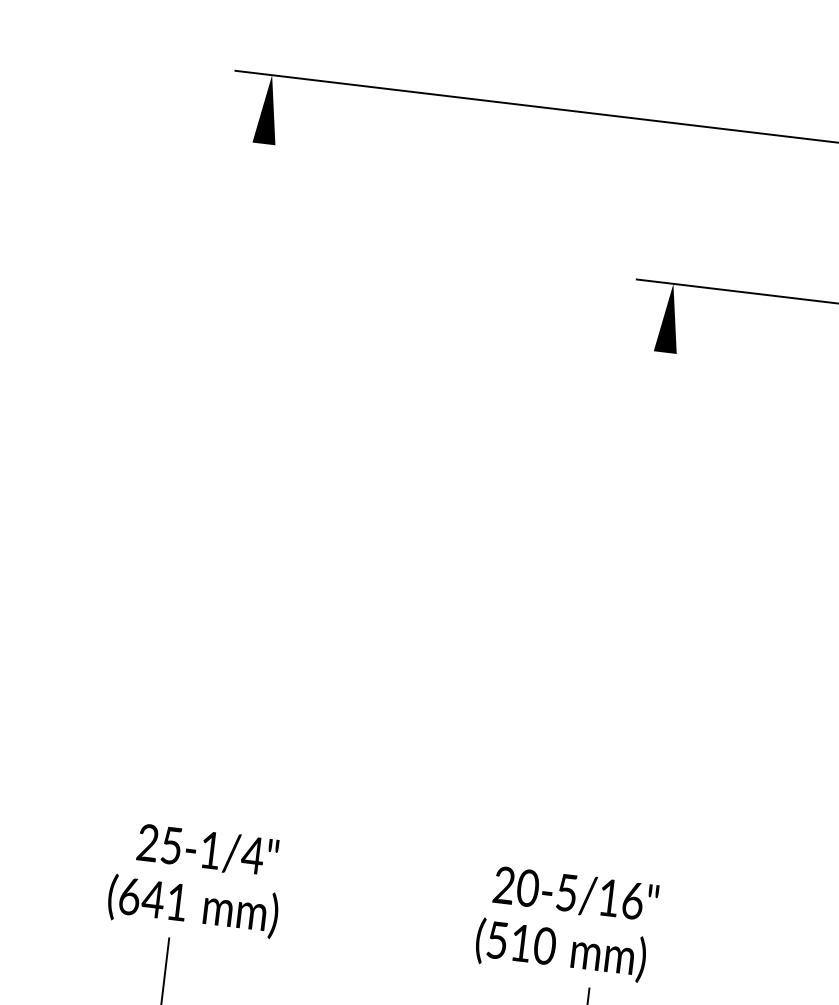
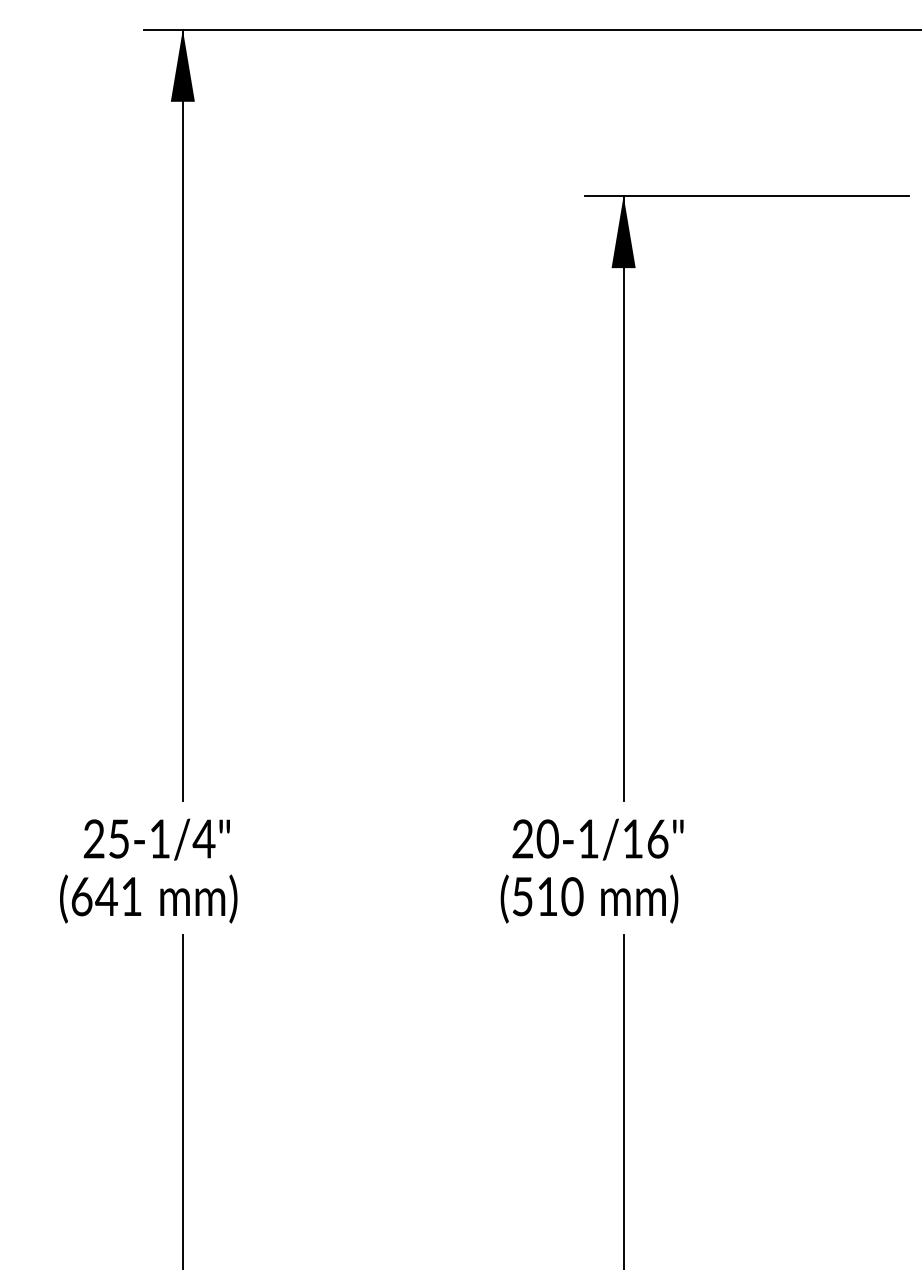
line: (228, 442) -> (182, 414), added
line: (638, 572) -> (623, 498), added
text: (196, 879) -> (148, 870), moved
text: (566, 892) -> (588, 838), 20-5/16" -> 20-1/16"

